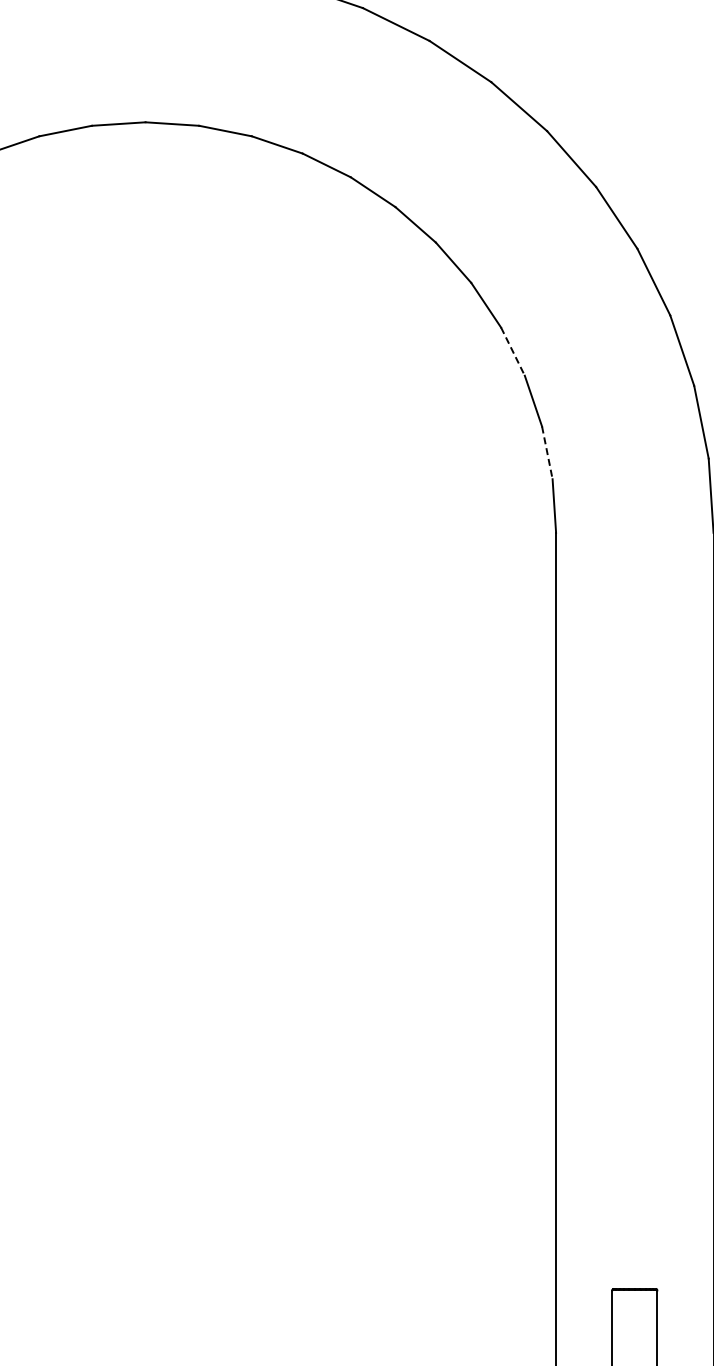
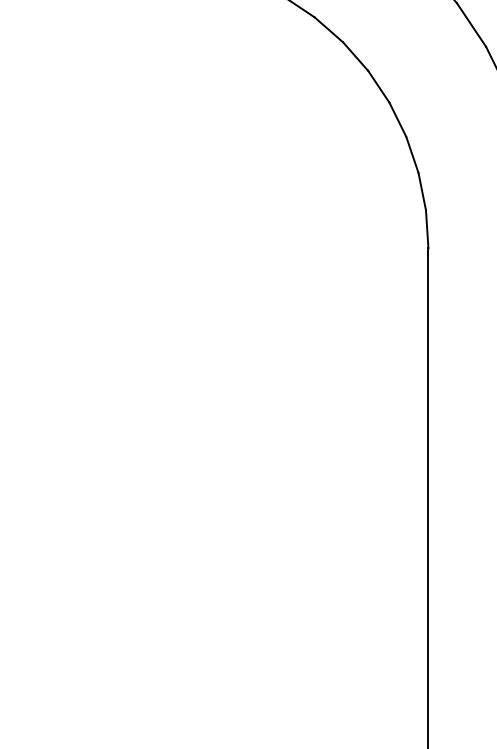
line: (512, 351) -> (397, 119), dashed -> solid
line: (547, 452) -> (422, 191), dashed -> solid

